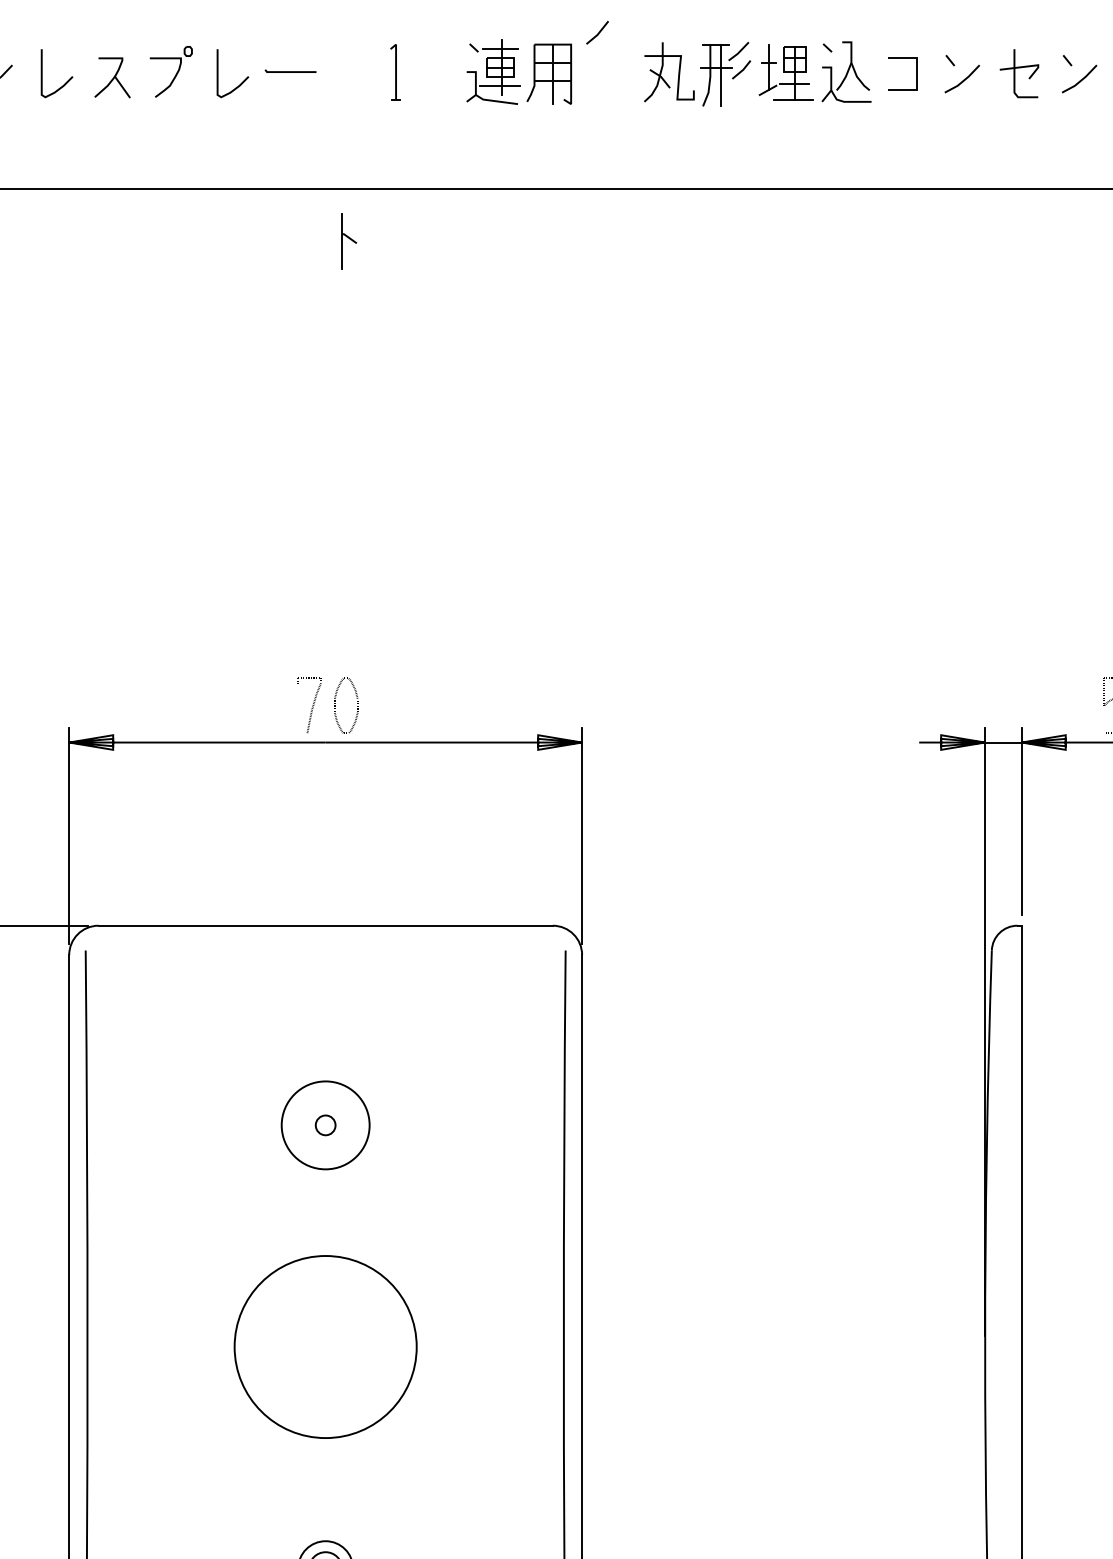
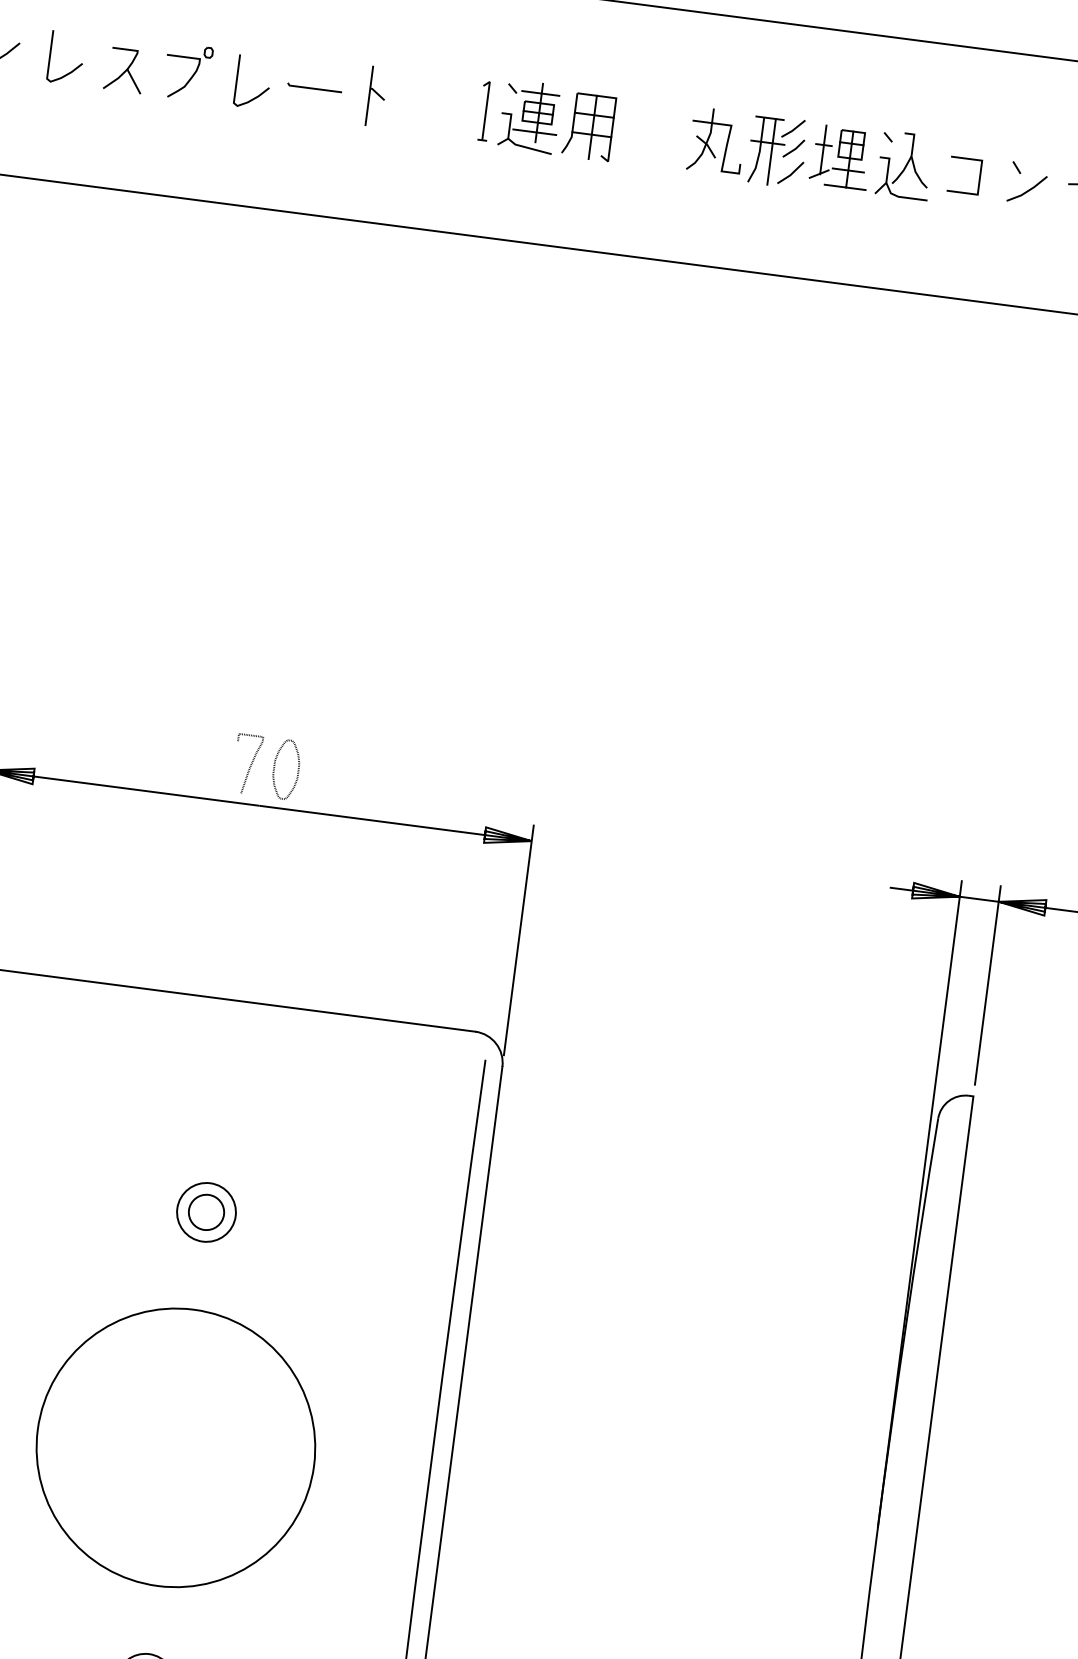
line: (598, 32) -> (791, 172), moved
part: (395, 72) -> (485, 111), moved
part: (349, 241) -> (377, 97), moved
circle: (325, 1124) -> (206, 1211), size x0.62
circle: (325, 1124) -> (206, 1211), size x1.67
circle: (325, 1346) -> (175, 1447), size x1.43

